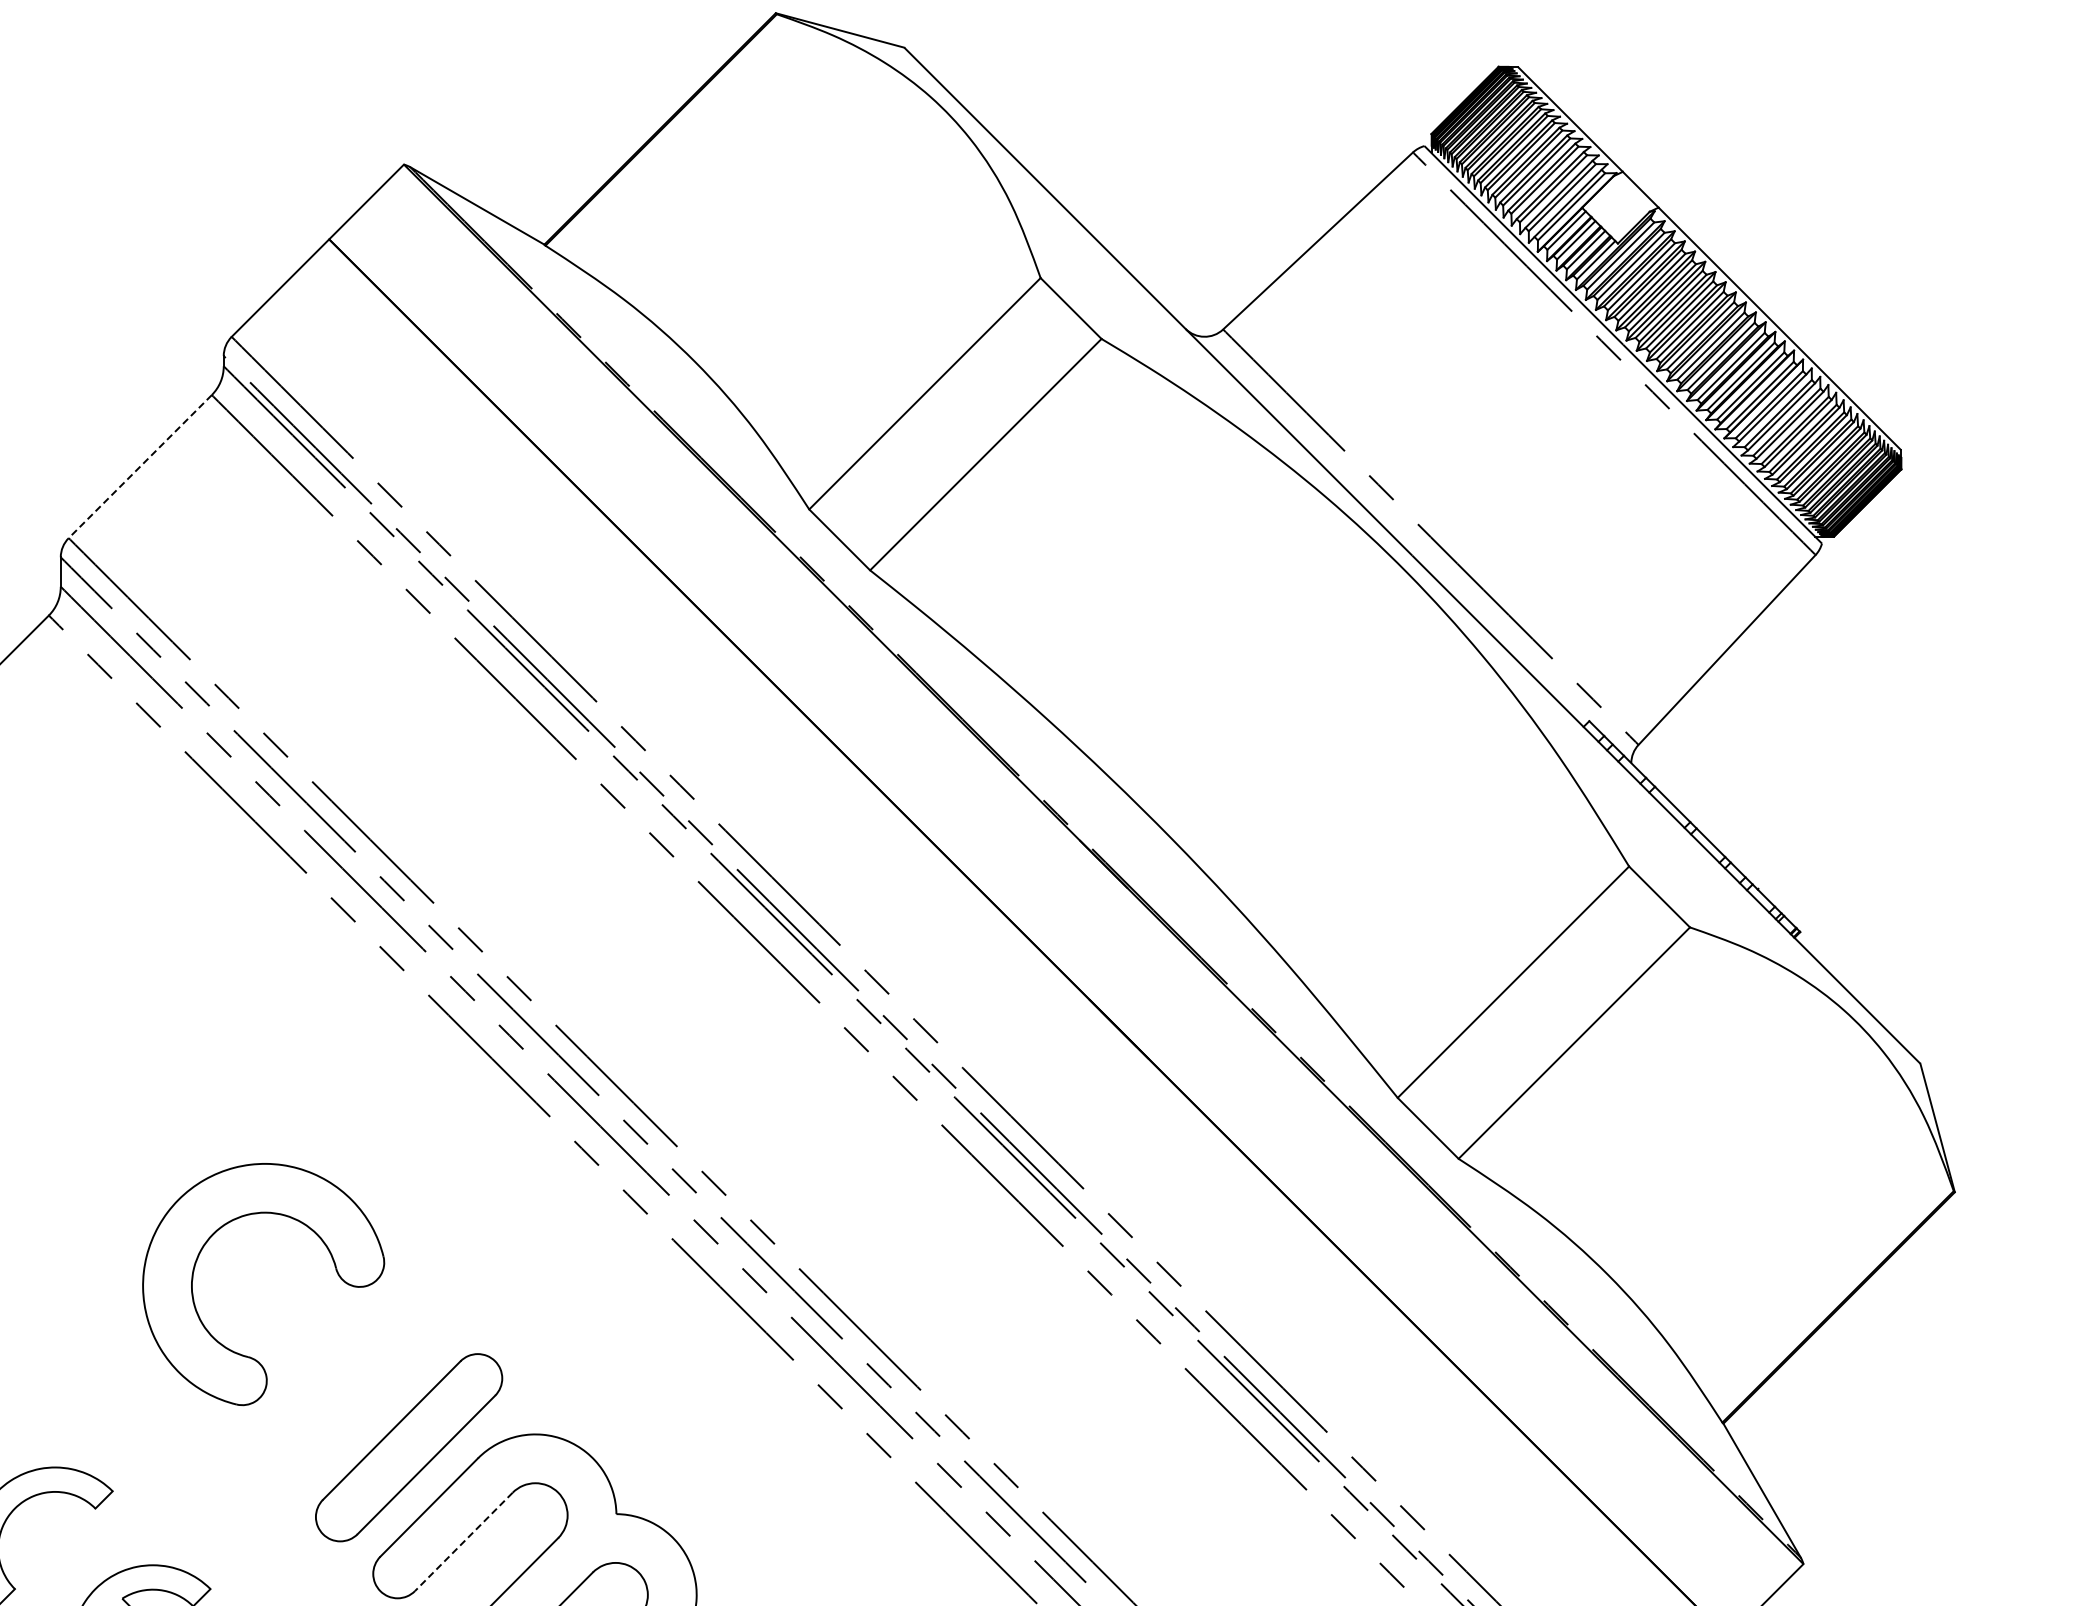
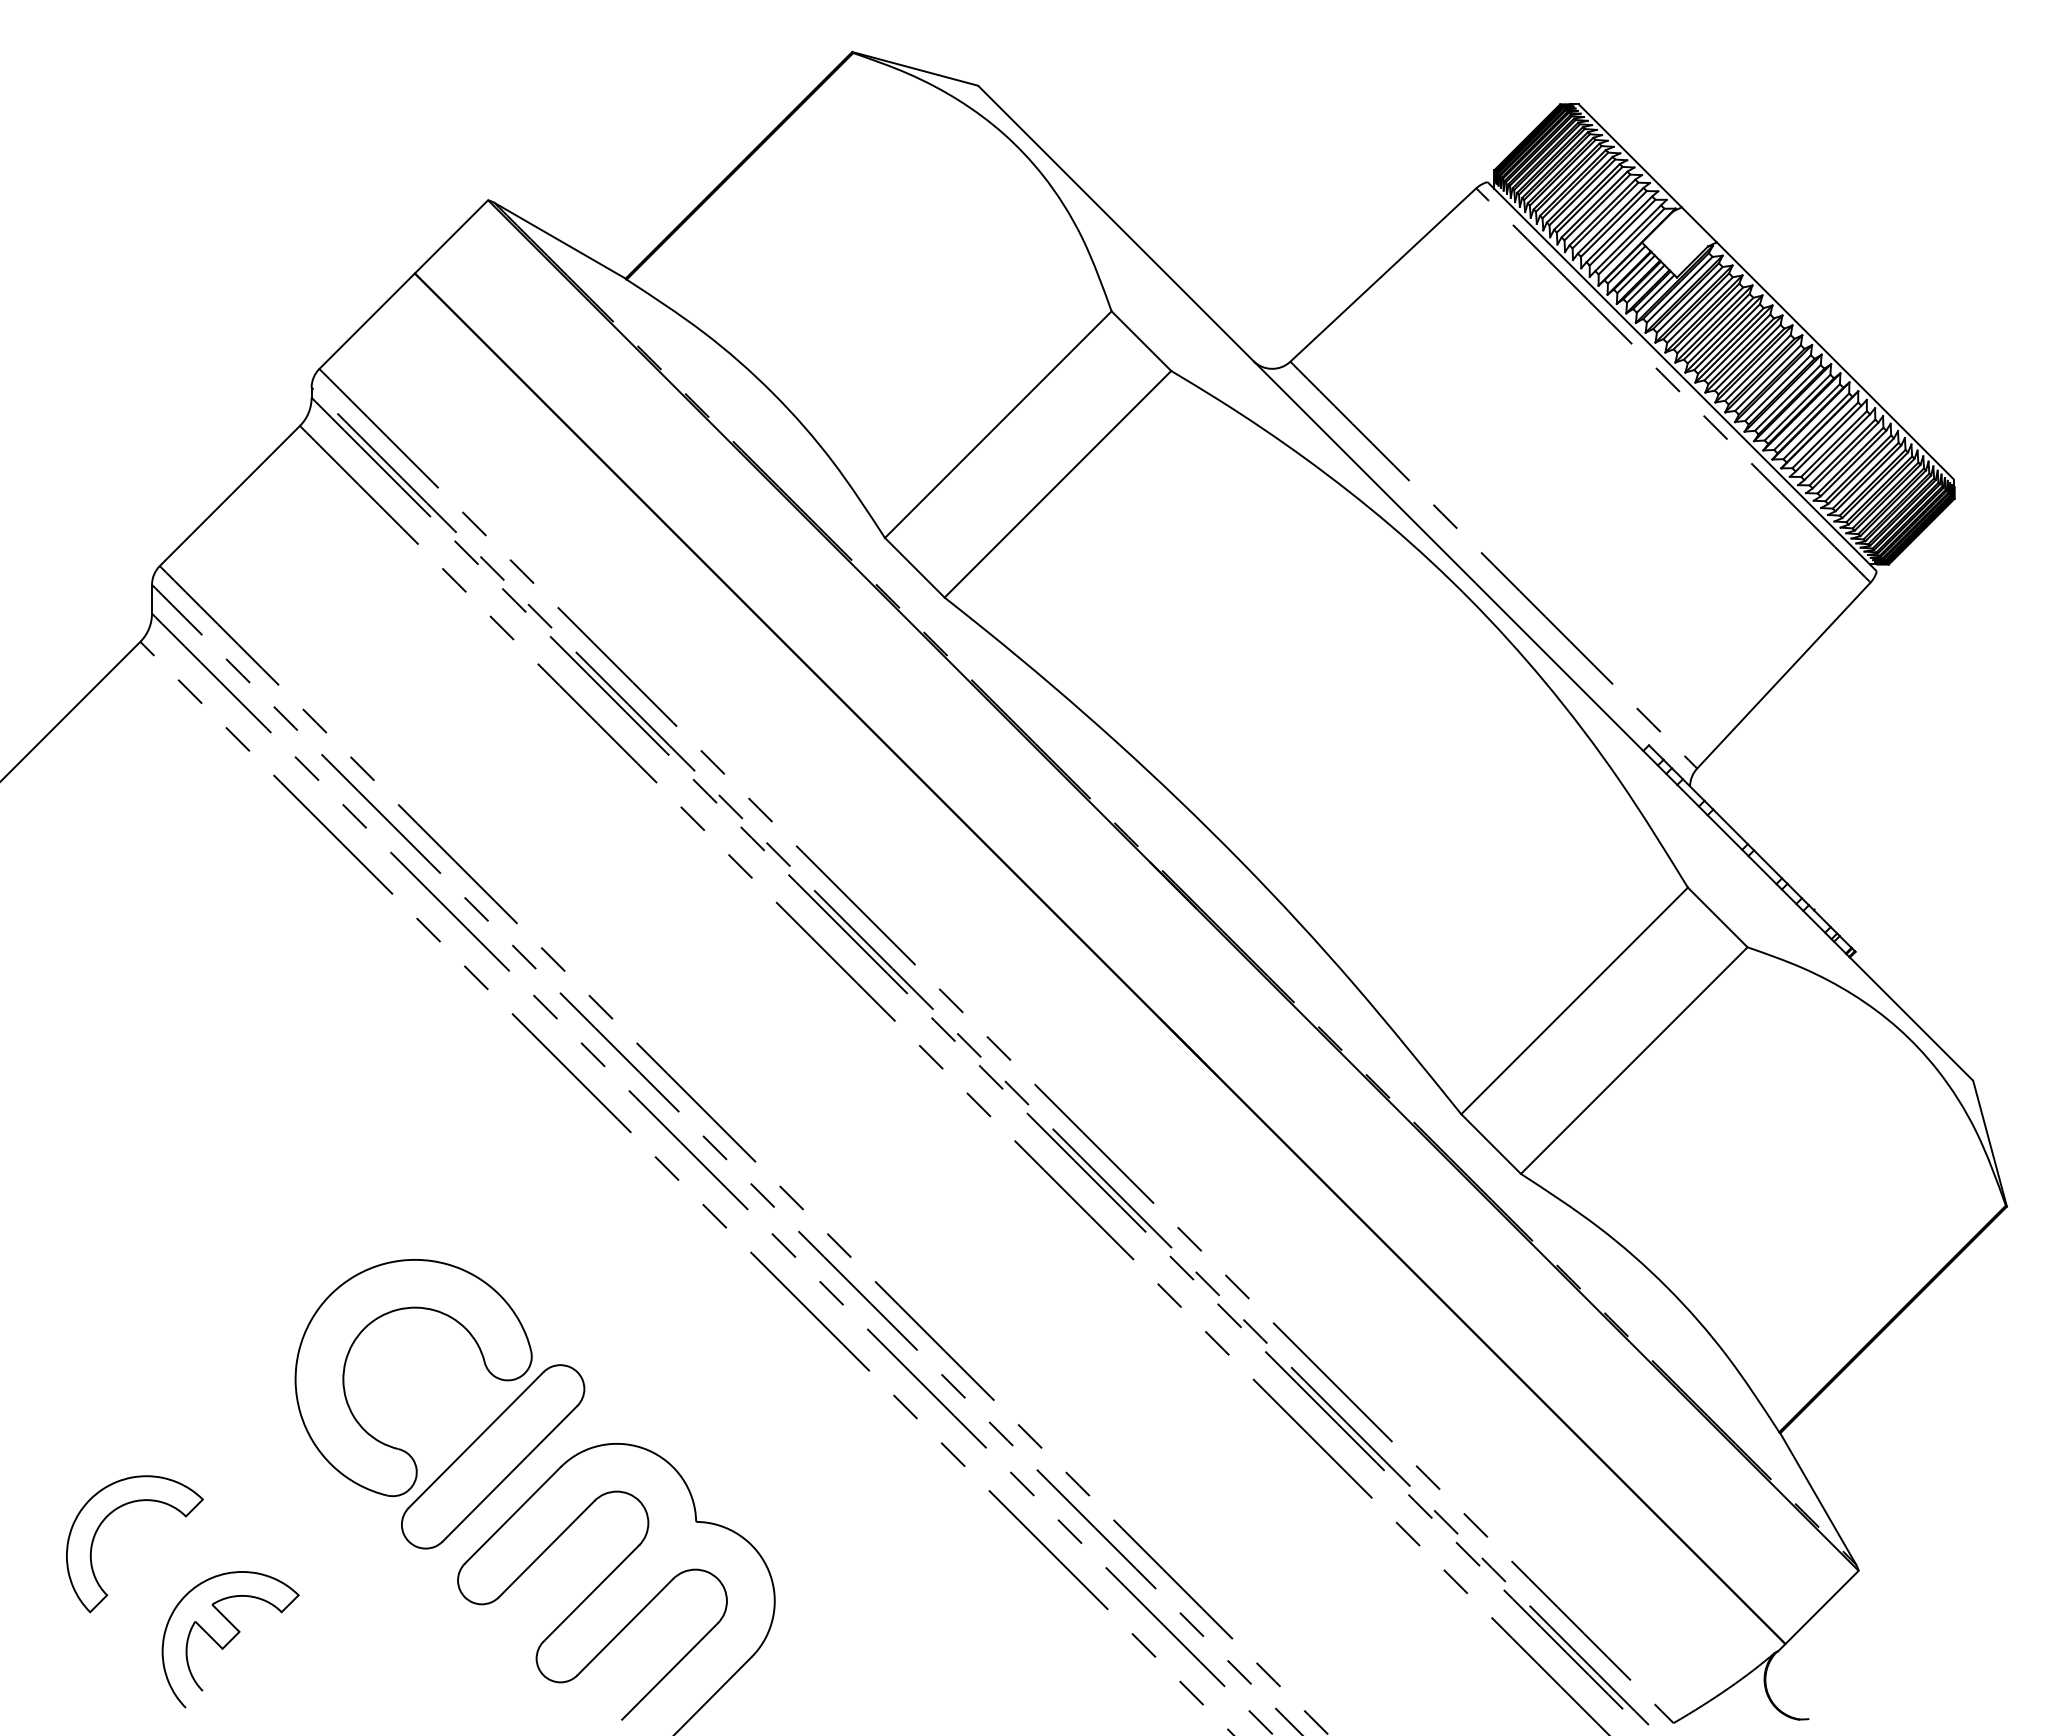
line: (139, 467) -> (229, 496), dashed -> solid
part: (199, 1257) -> (350, 1351), moved
line: (463, 1542) -> (546, 1549), dashed -> solid

